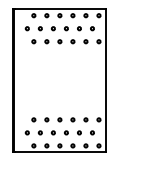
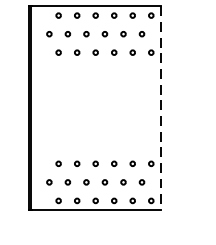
line: (105, 80) -> (160, 107), solid -> dashed

